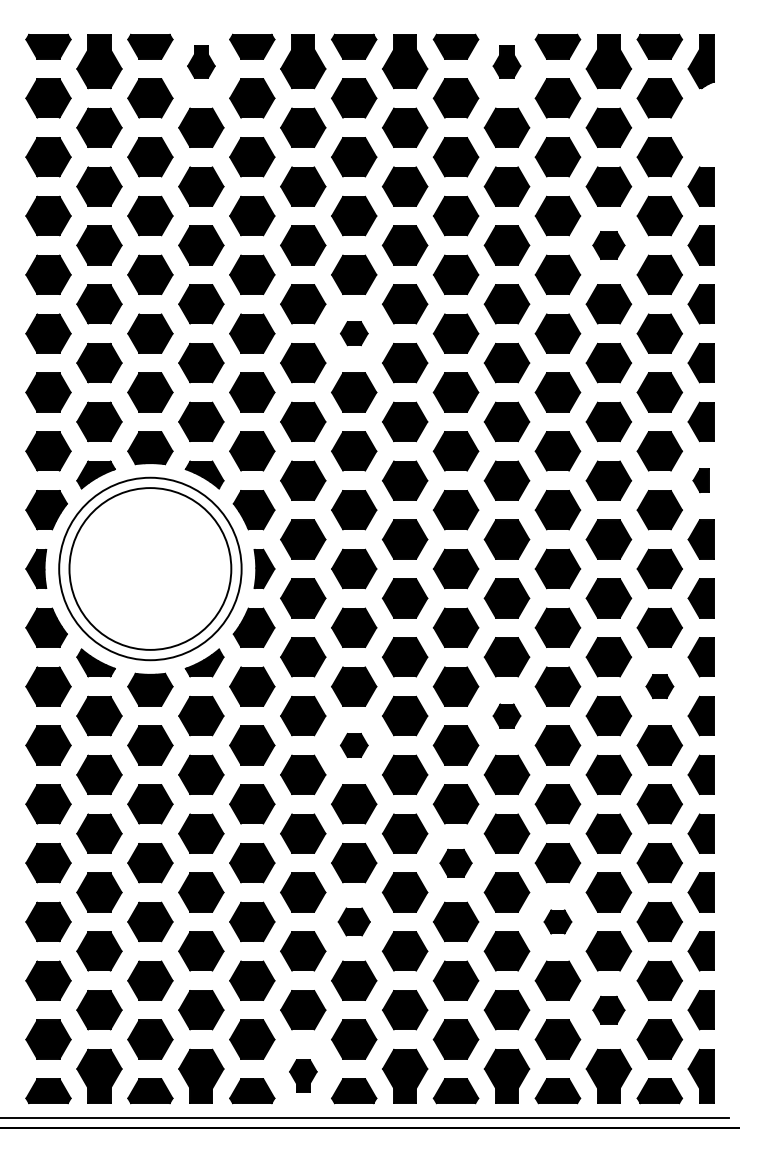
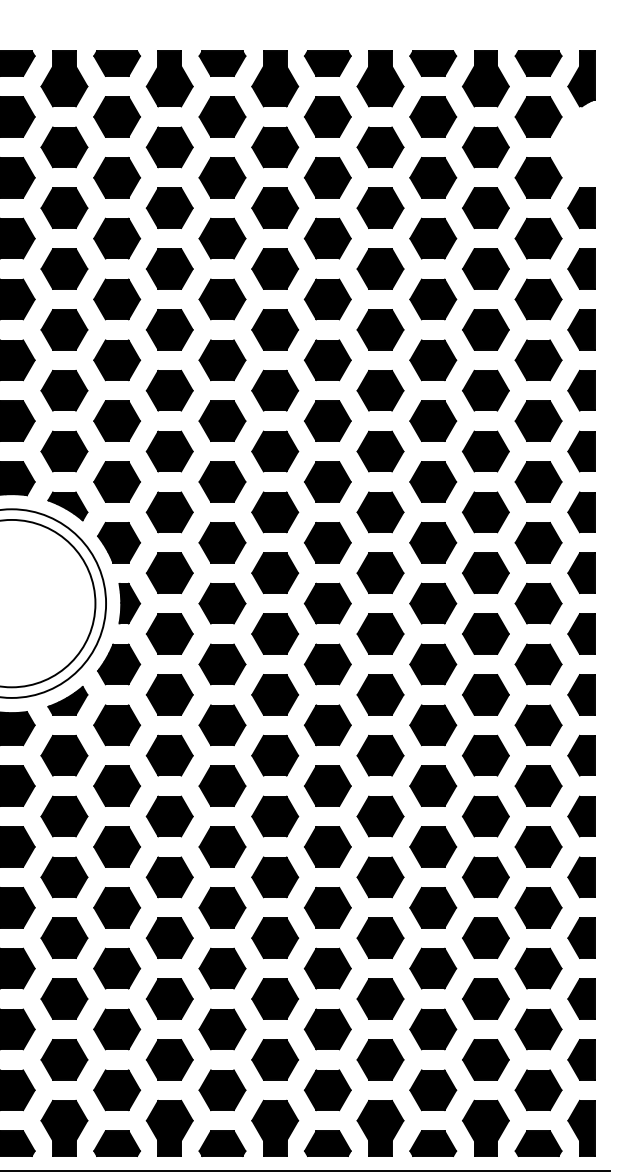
part: (201, 61) -> (64, 78), size x1.67
part: (506, 61) -> (380, 78), size x1.67
part: (608, 245) -> (485, 269), size x1.43
part: (354, 333) -> (222, 360), size x1.67
part: (700, 480) -> (580, 512), size x1.67
part: (659, 686) -> (538, 725), size x1.67
part: (506, 715) -> (380, 755), size x1.67
part: (354, 745) -> (222, 786), size x1.67
part: (455, 863) -> (327, 908), size x1.43
part: (354, 921) -> (222, 968), size x1.43
part: (557, 921) -> (432, 968), size x1.67
part: (608, 1010) -> (485, 1060), size x1.43
part: (303, 1075) -> (170, 1127), size x1.67

